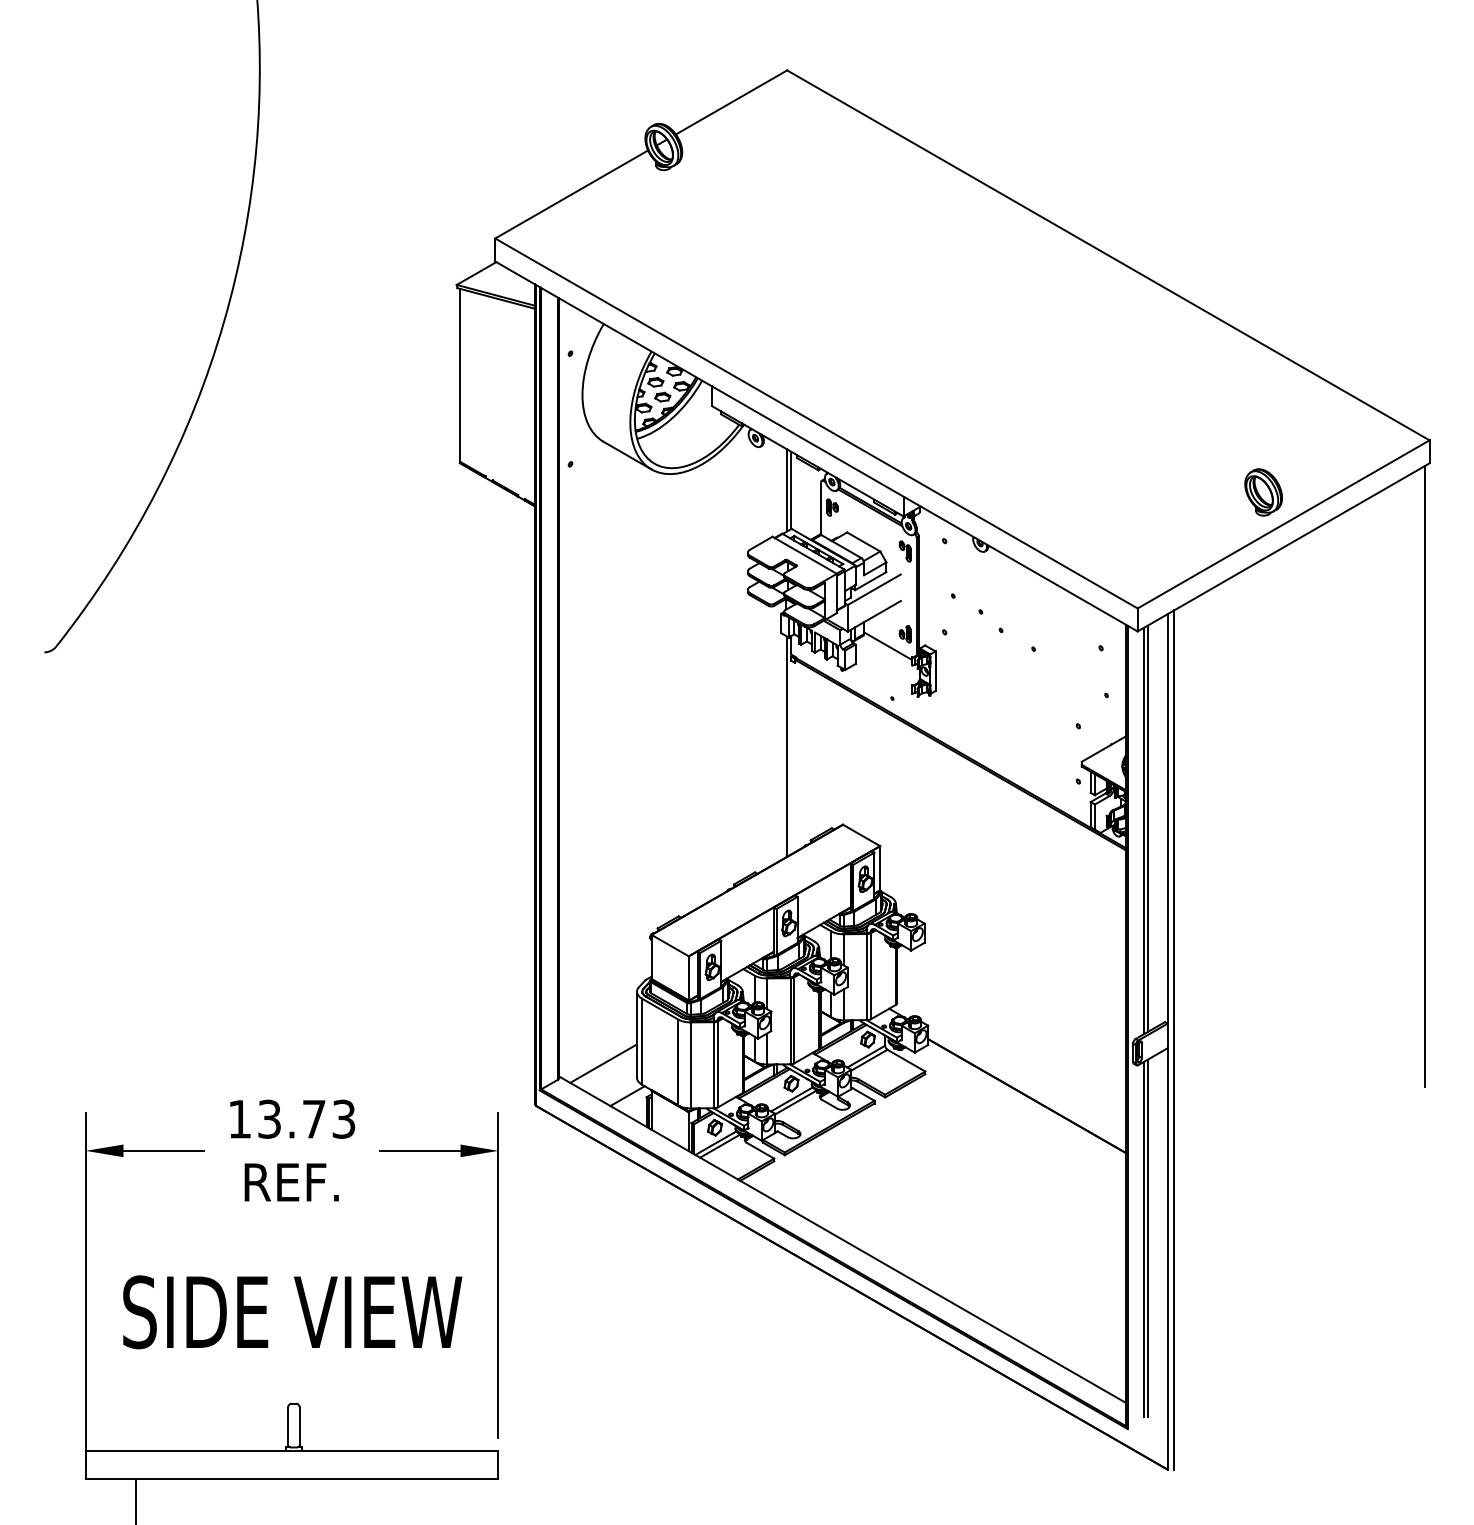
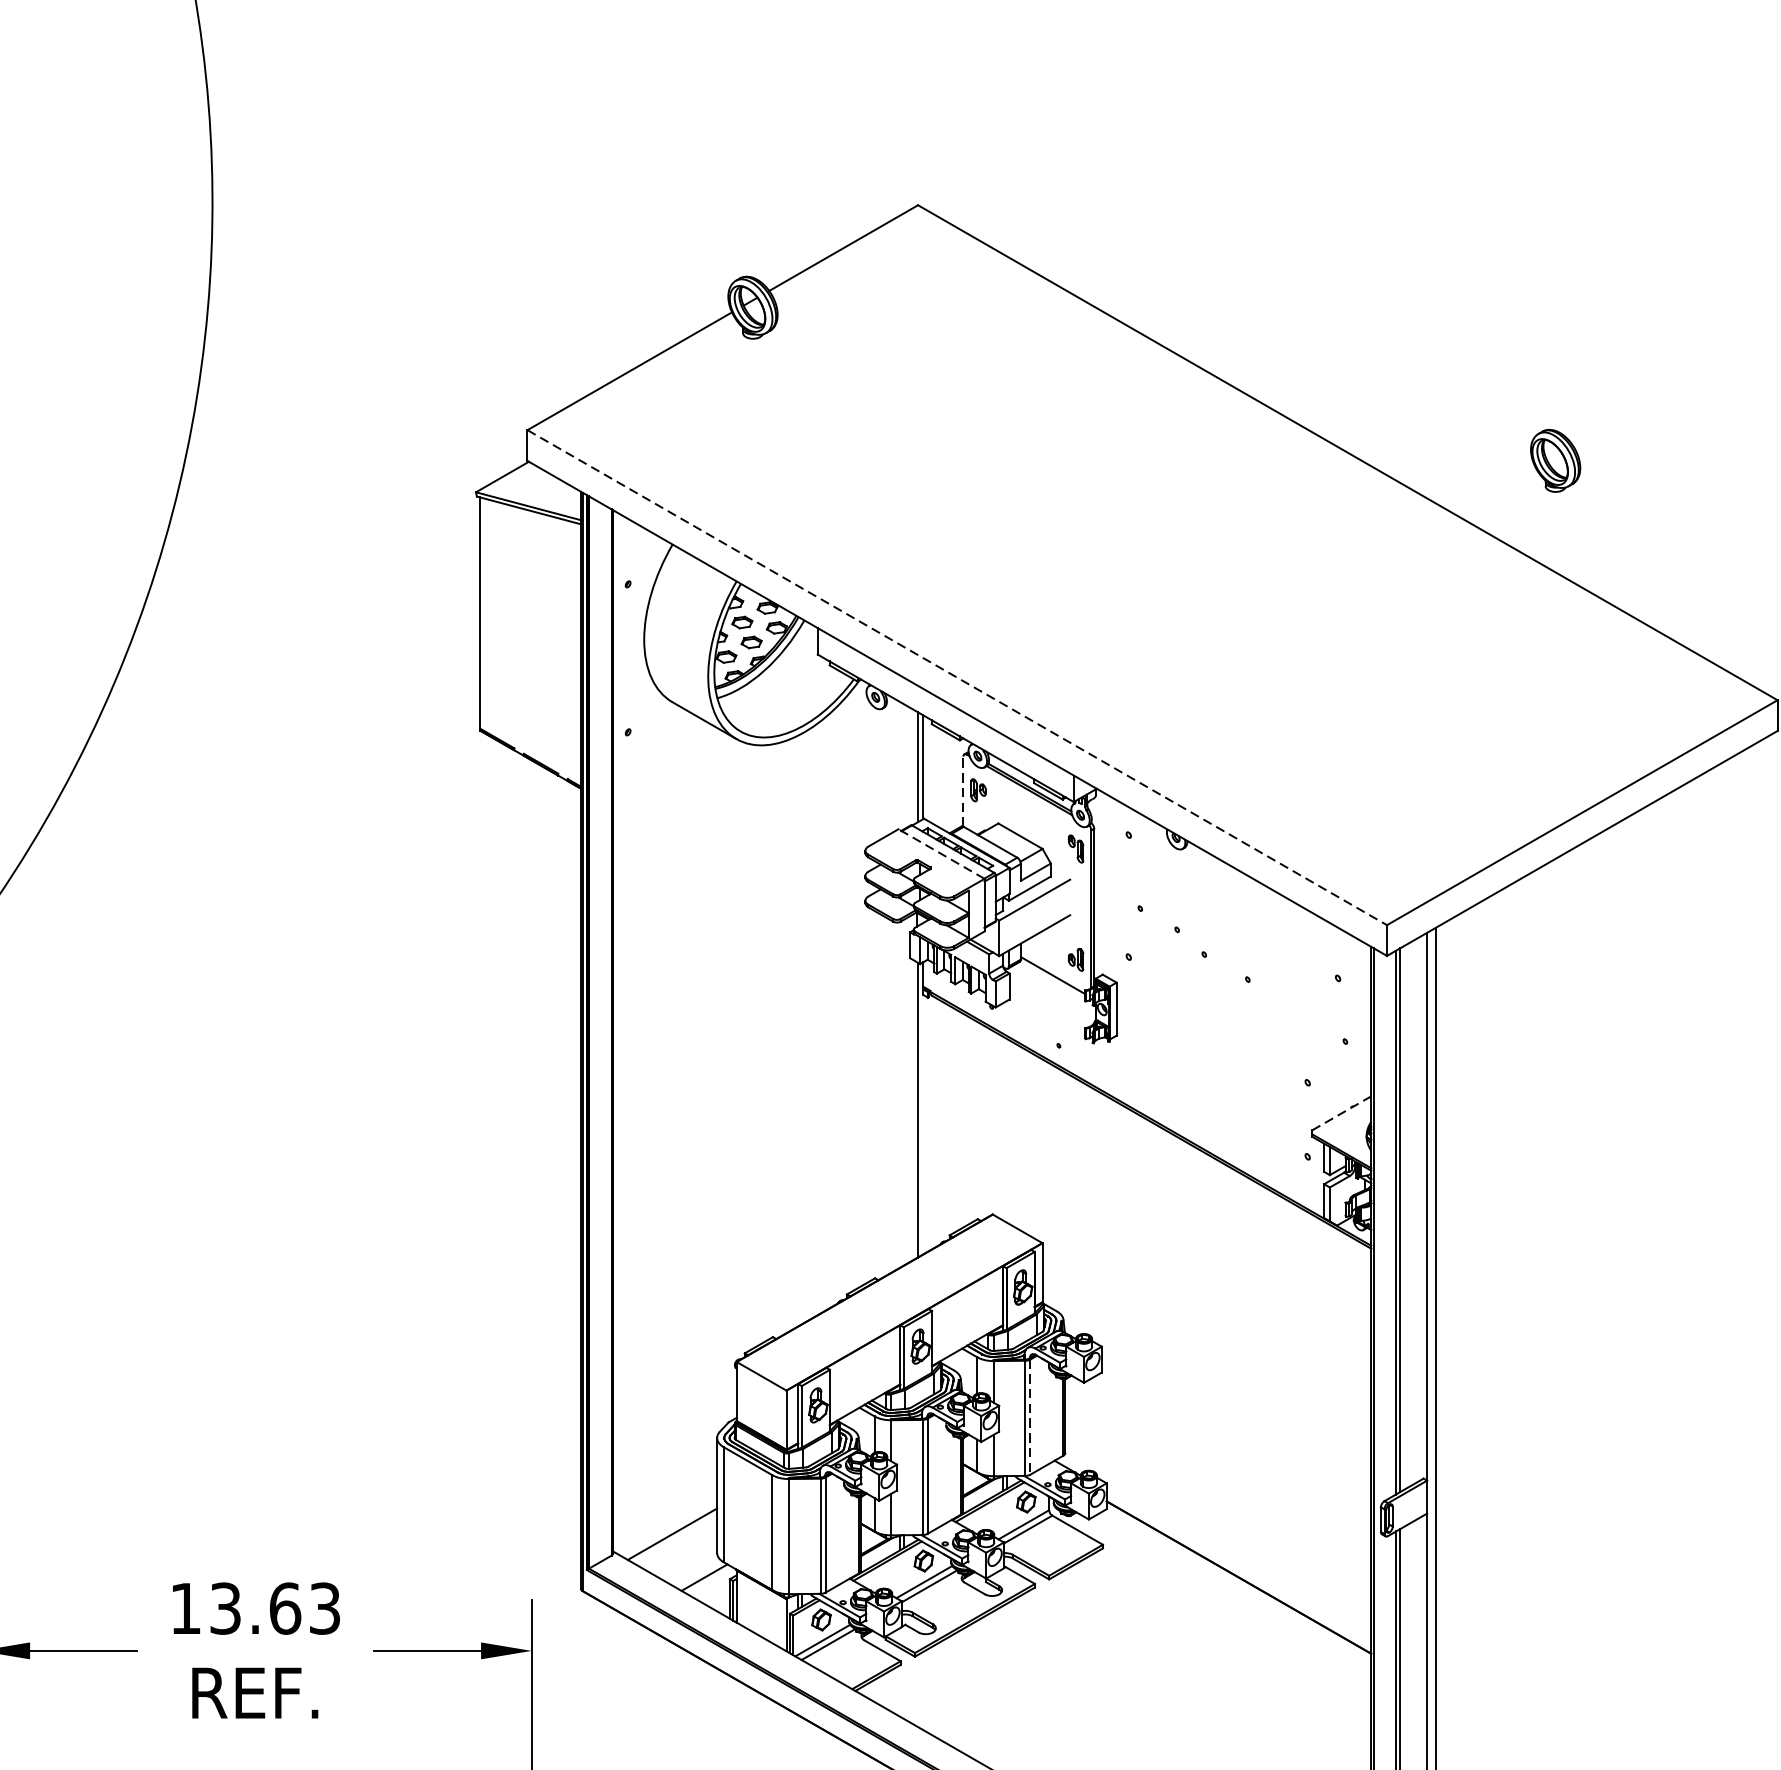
line: (816, 423) -> (957, 677), solid -> dashed
part: (1263, 492) -> (1555, 460), moved
line: (821, 508) -> (963, 791), solid -> dashed
line: (804, 555) -> (941, 854), solid -> dashed
line: (1104, 748) -> (1342, 1112), solid -> dashed
line: (1424, 776) -> (1770, 1149), removed
line: (871, 976) -> (1030, 1417), solid -> dashed
text: (314, 1118) -> (285, 1607), 13.73 -> 13.63

